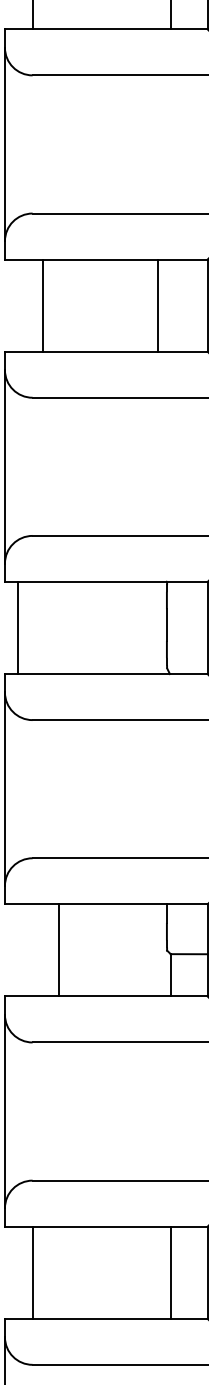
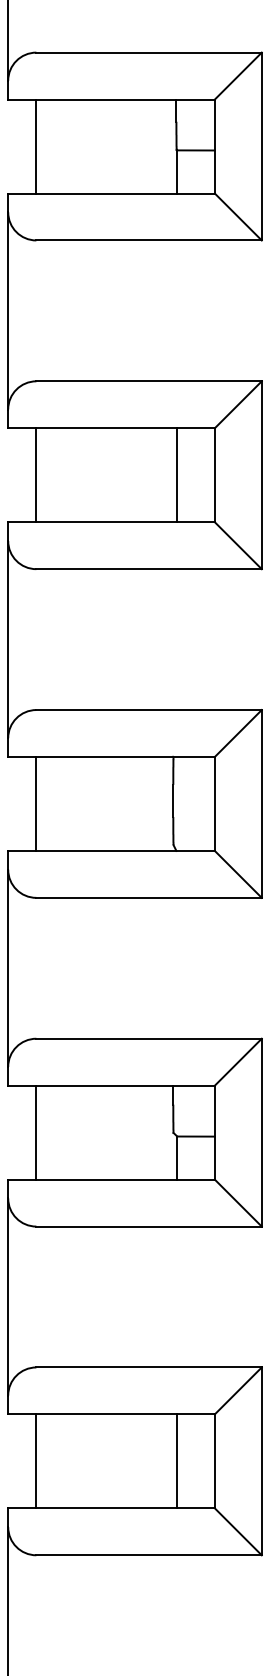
line: (43, 305) -> (36, 475), moved
line: (158, 305) -> (177, 475), moved
line: (18, 627) -> (36, 803), moved
line: (59, 950) -> (36, 1132), moved

